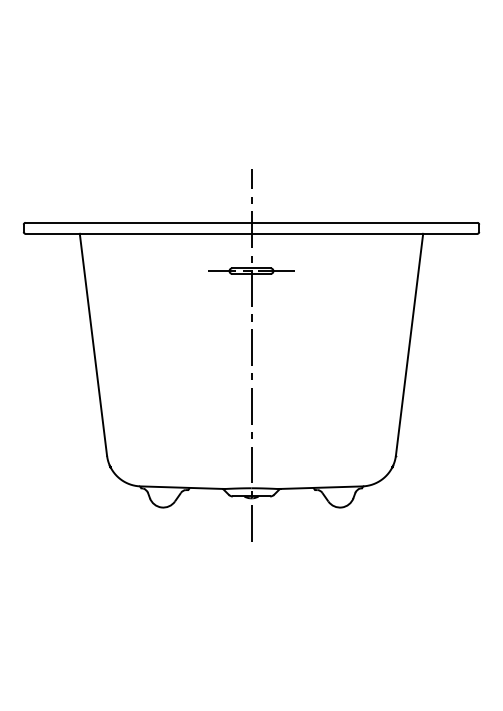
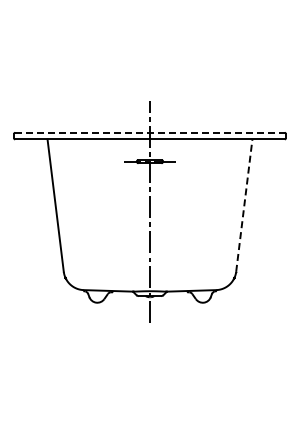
line: (252, 222) -> (150, 132), solid -> dashed
line: (409, 344) -> (244, 205), solid -> dashed

